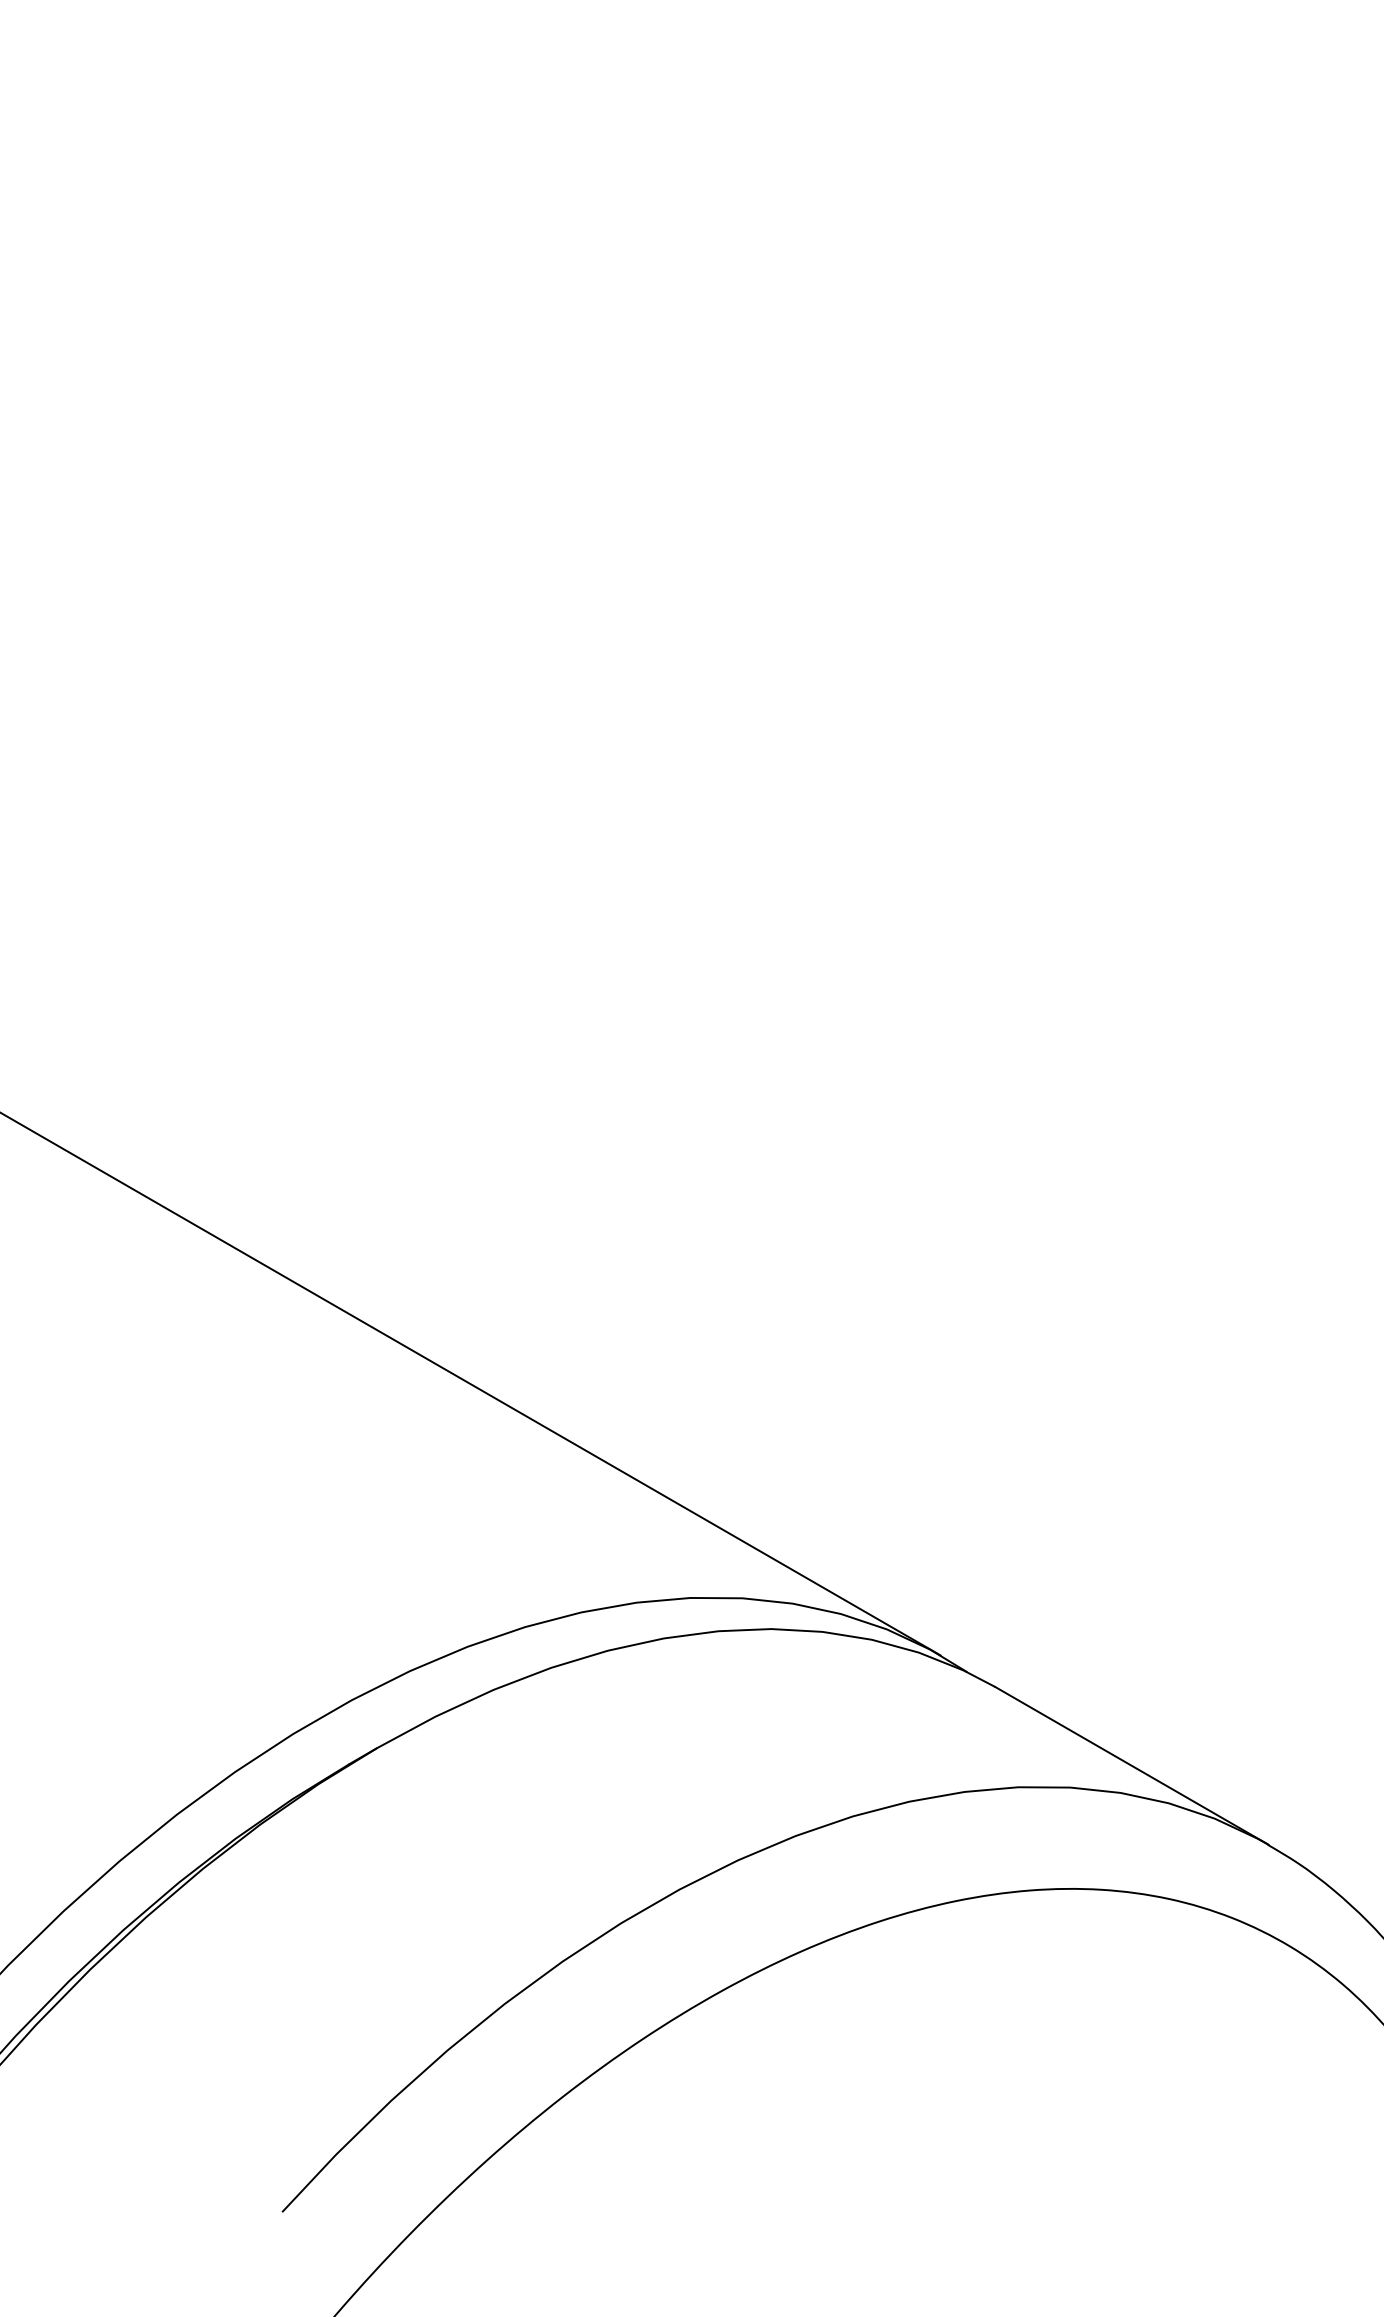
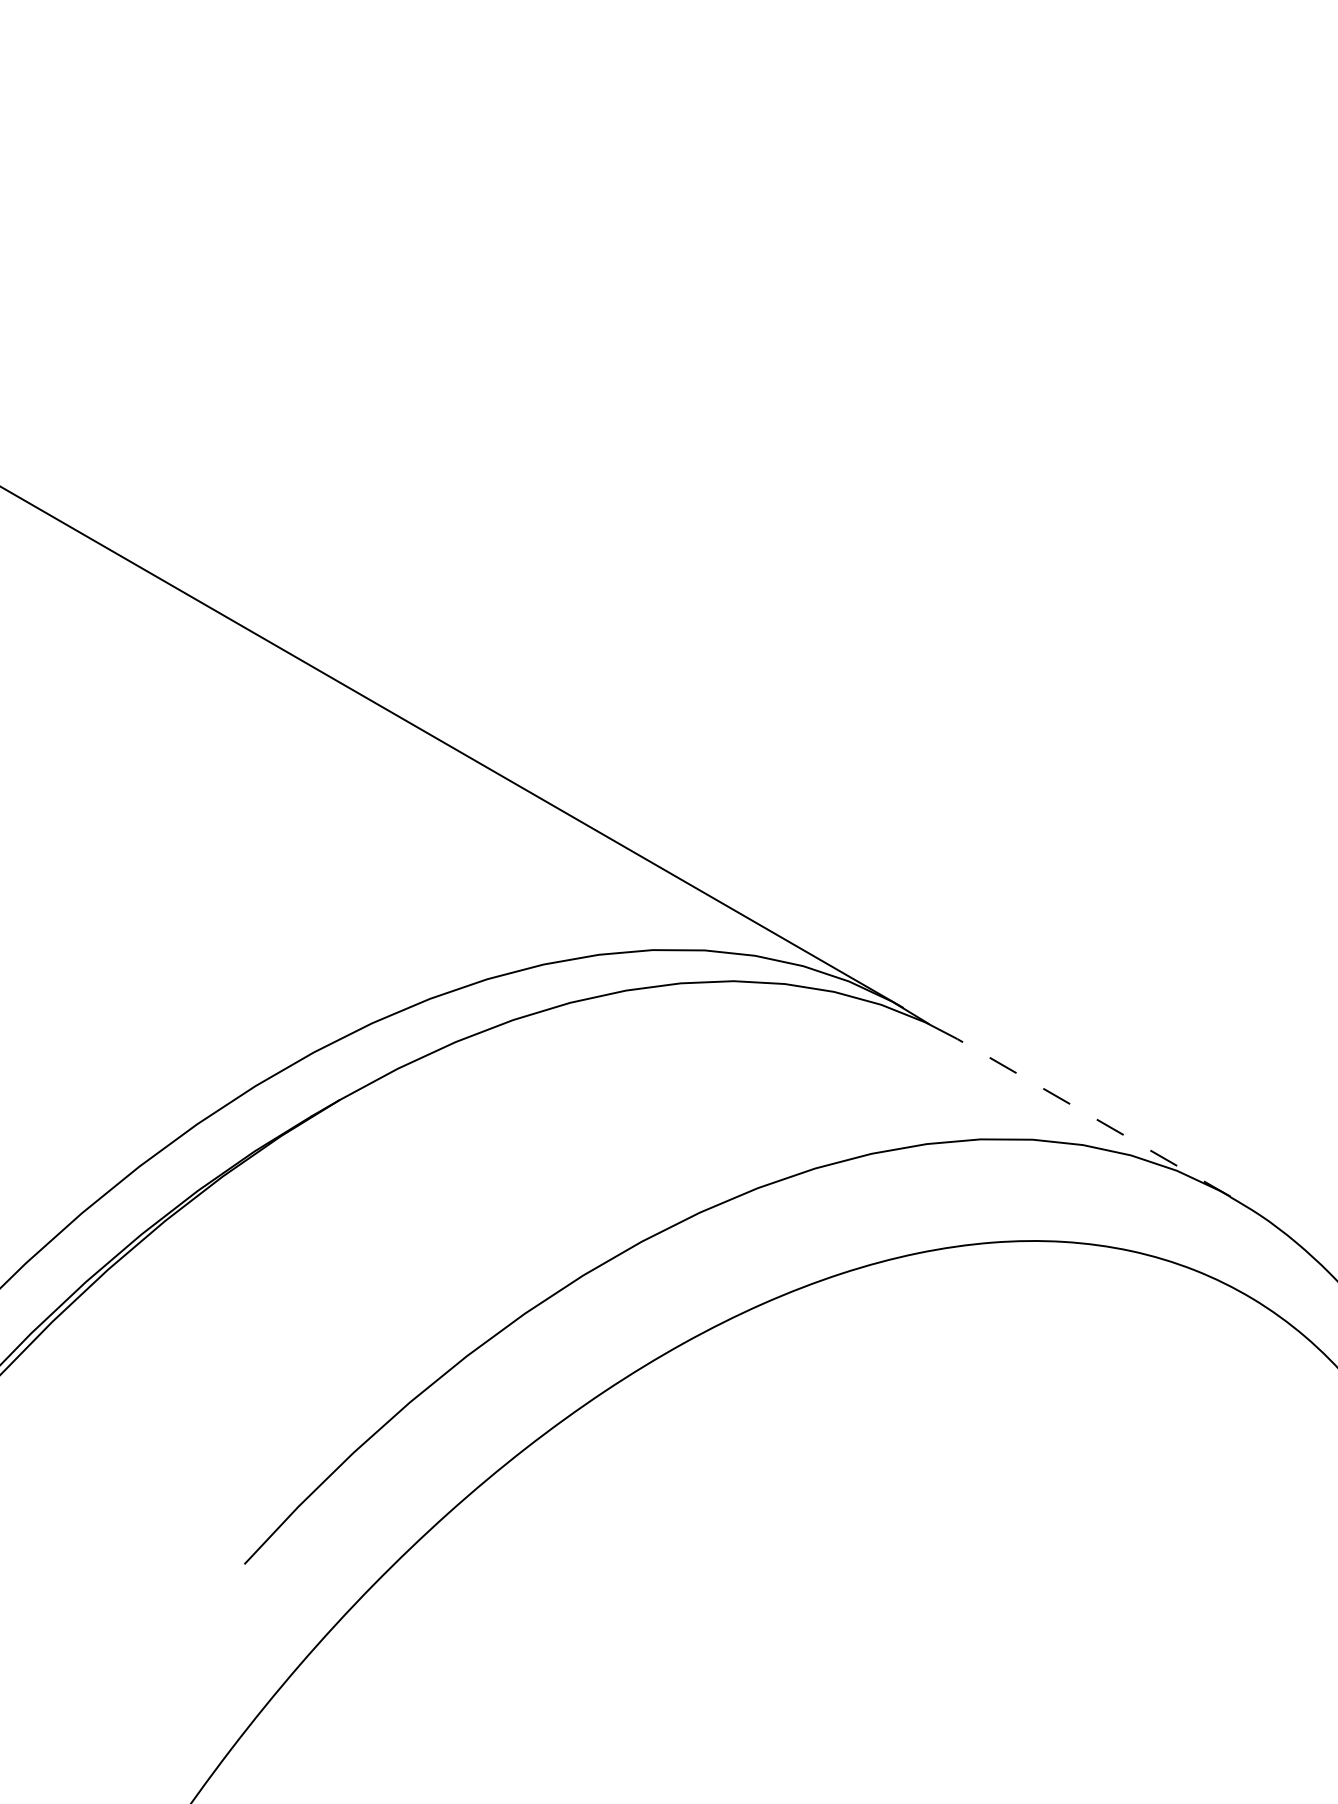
line: (1131, 1765) -> (1093, 1117), solid -> dashed

